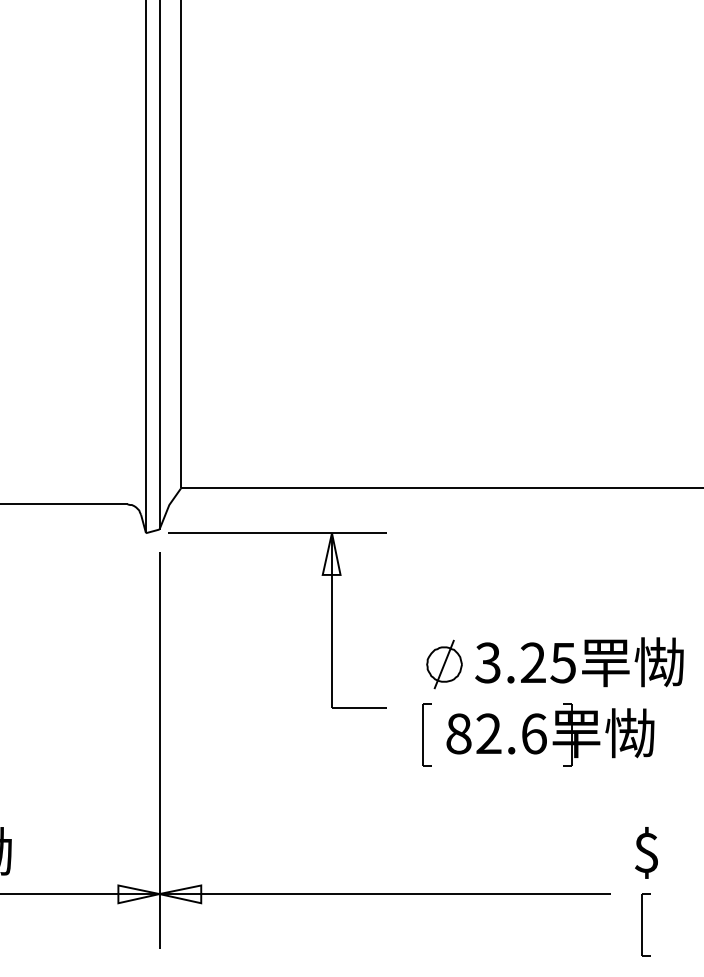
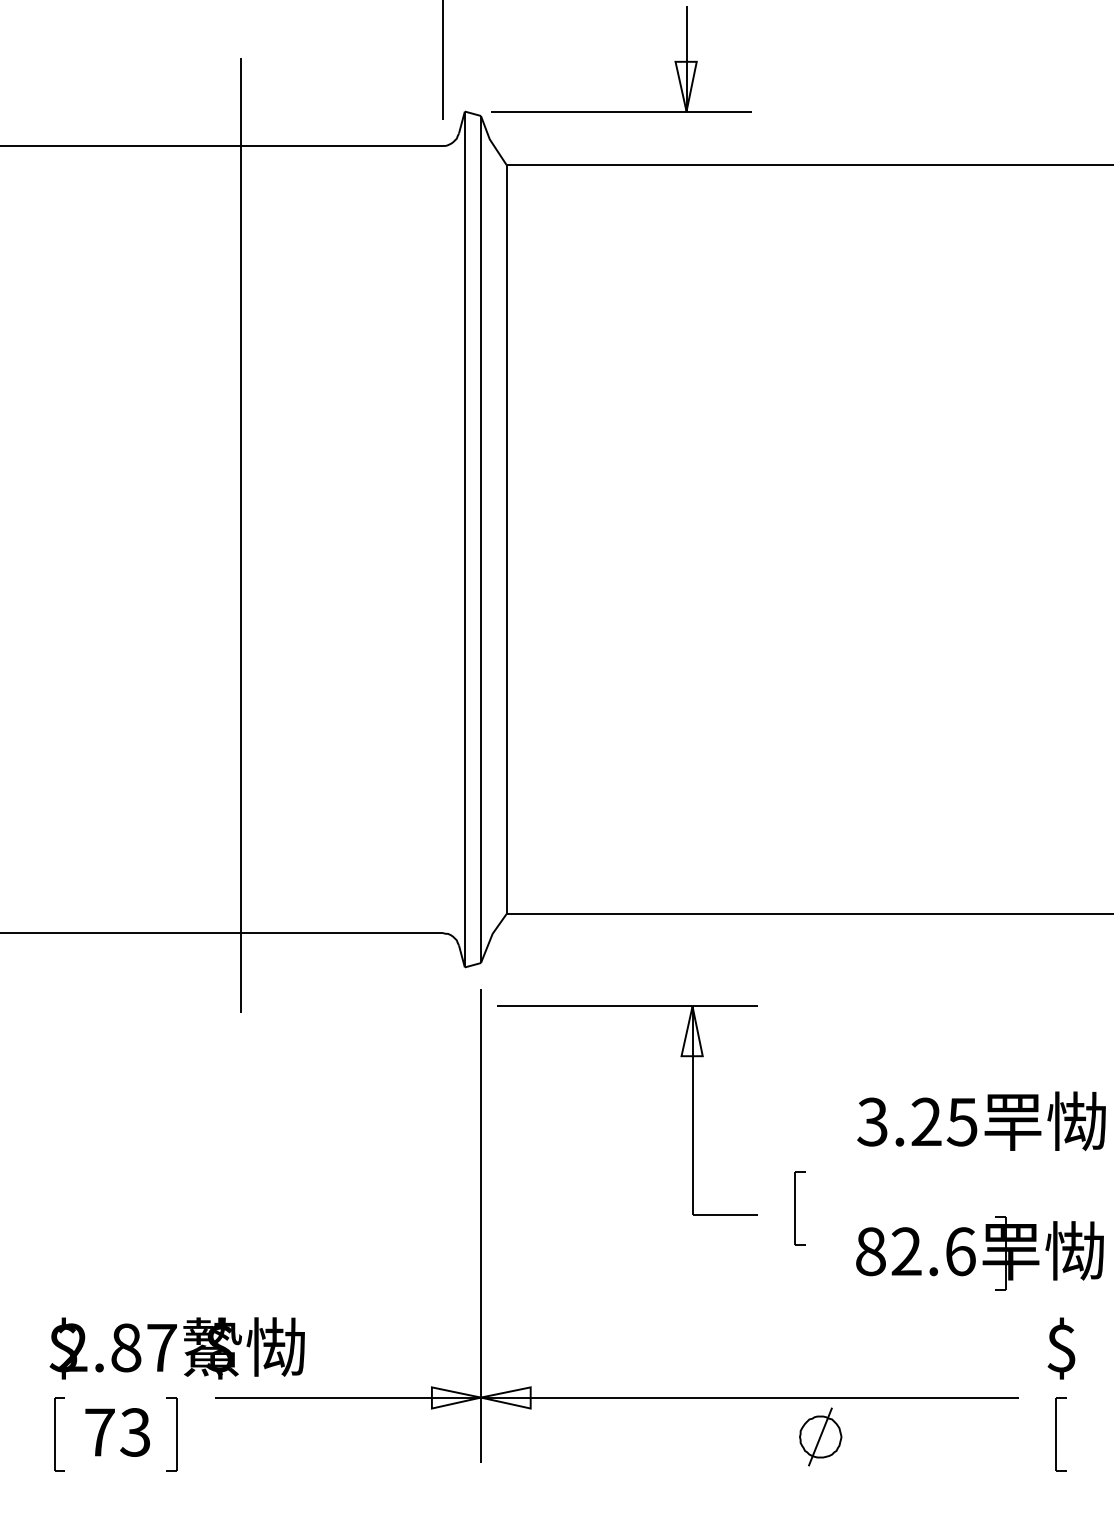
part: (331, 620) -> (692, 1110), moved
part: (444, 664) -> (820, 1436), moved
part: (550, 735) -> (979, 1253), moved

